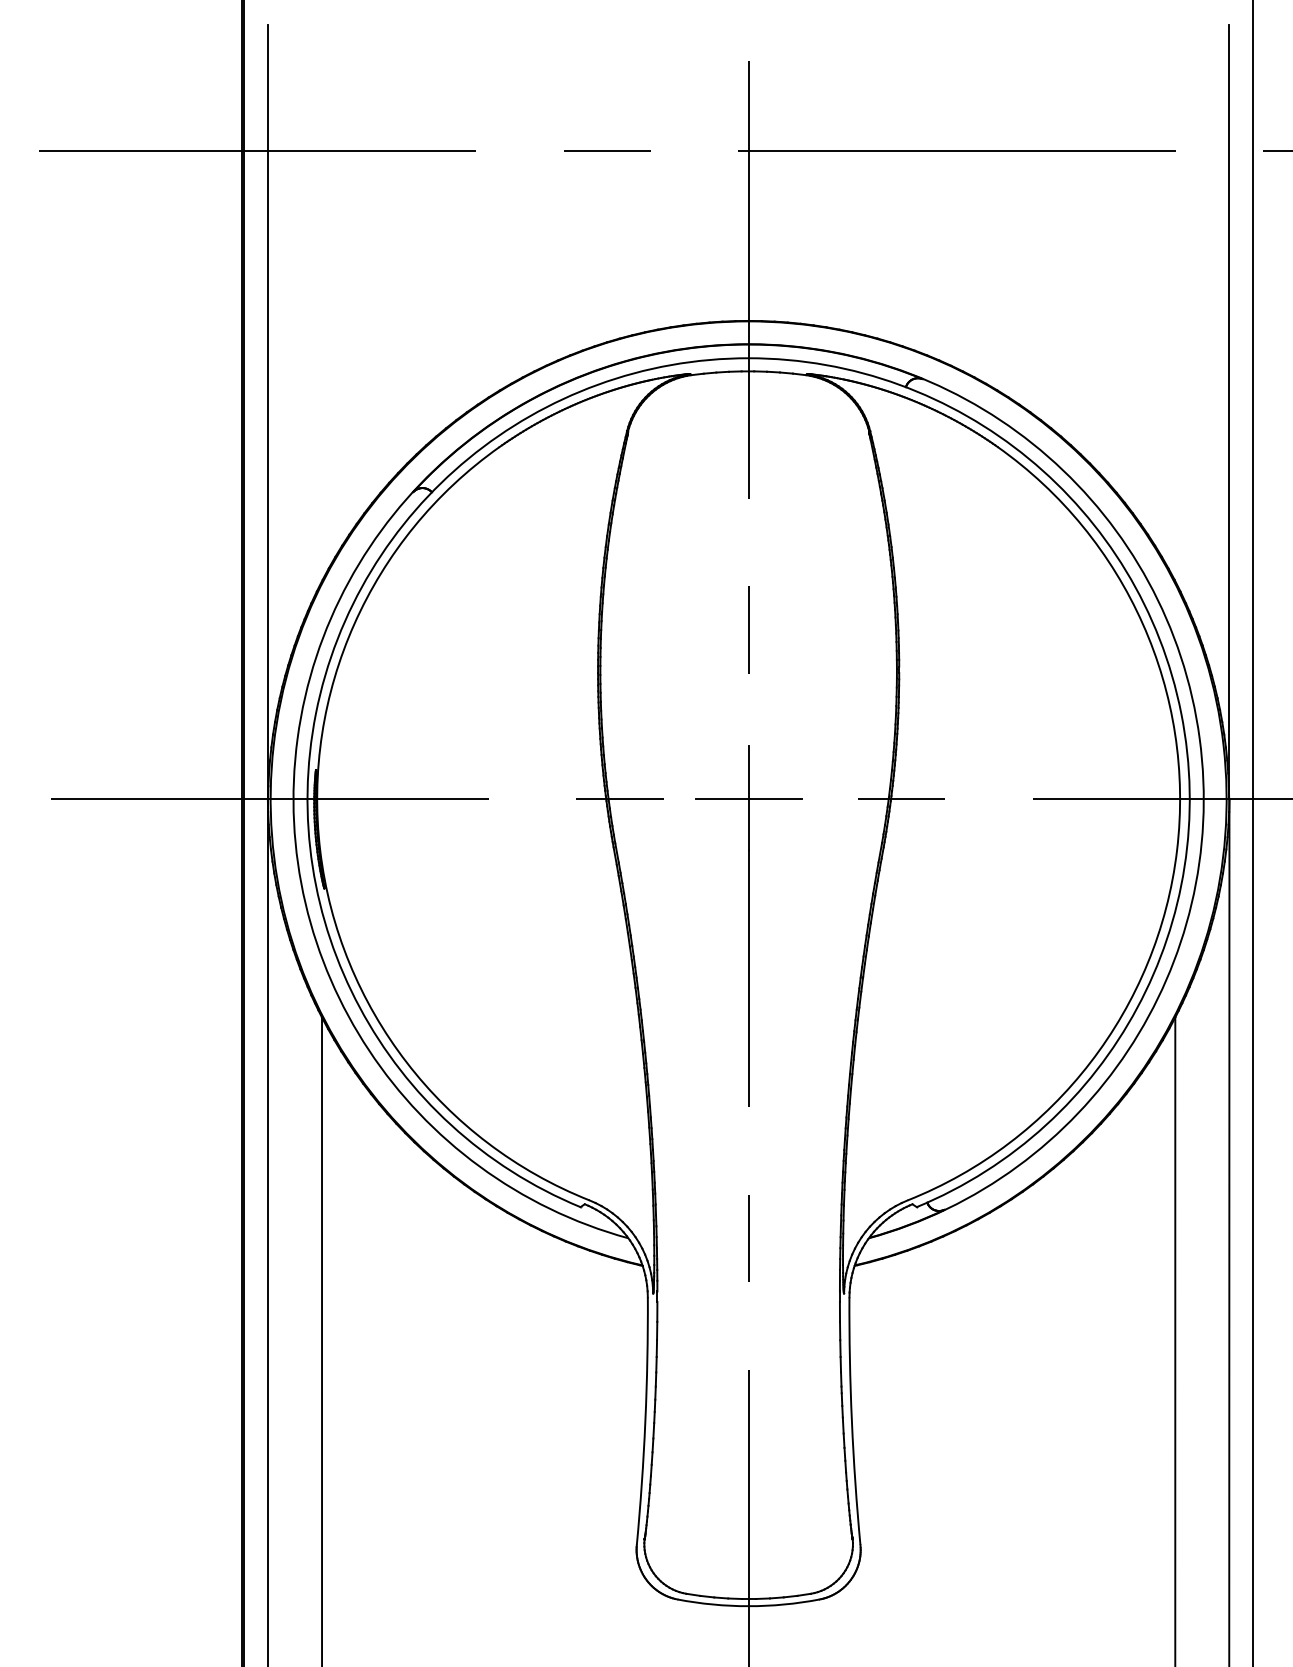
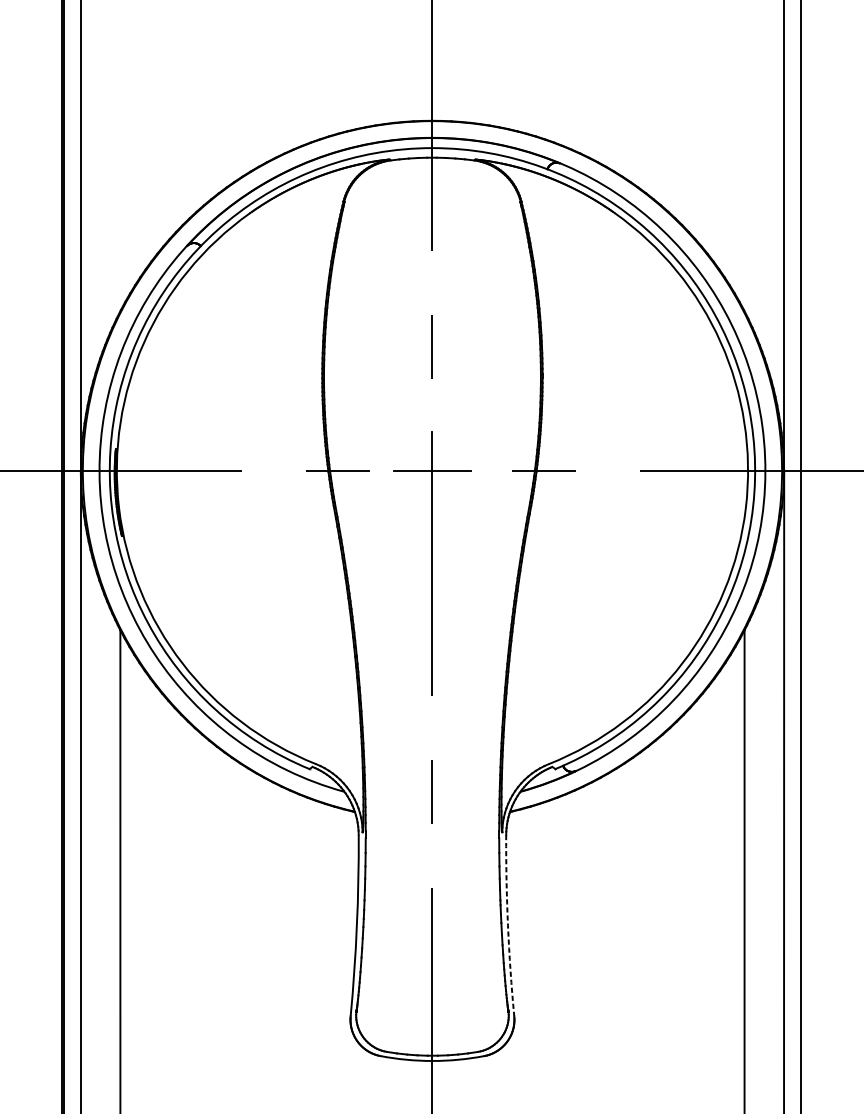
arc: (851, 1421) -> (507, 925), solid -> dashed

